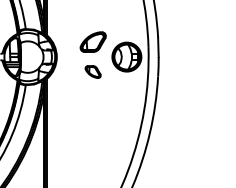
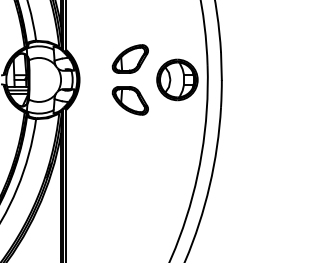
part: (92, 71) -> (129, 100), size x1.67

